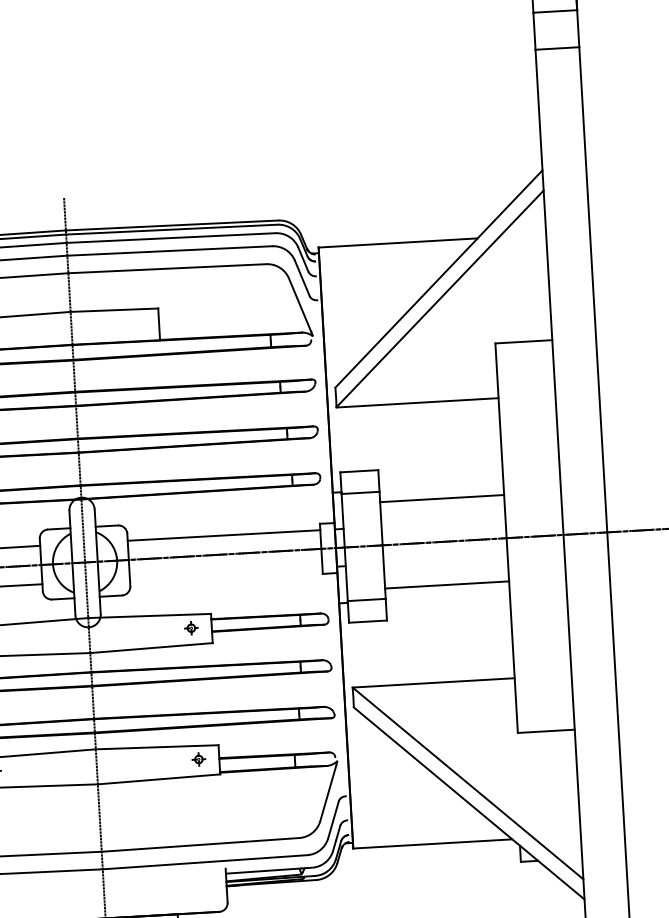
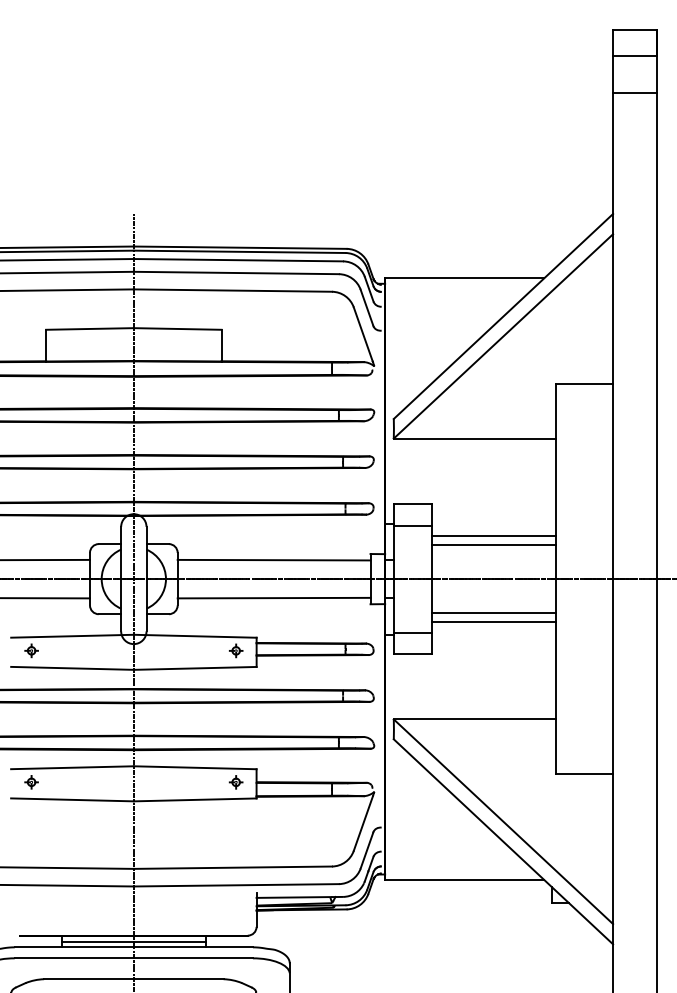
line: (442, 508) -> (493, 545), added
line: (225, 572) -> (273, 597), added
line: (446, 576) -> (493, 613), added

